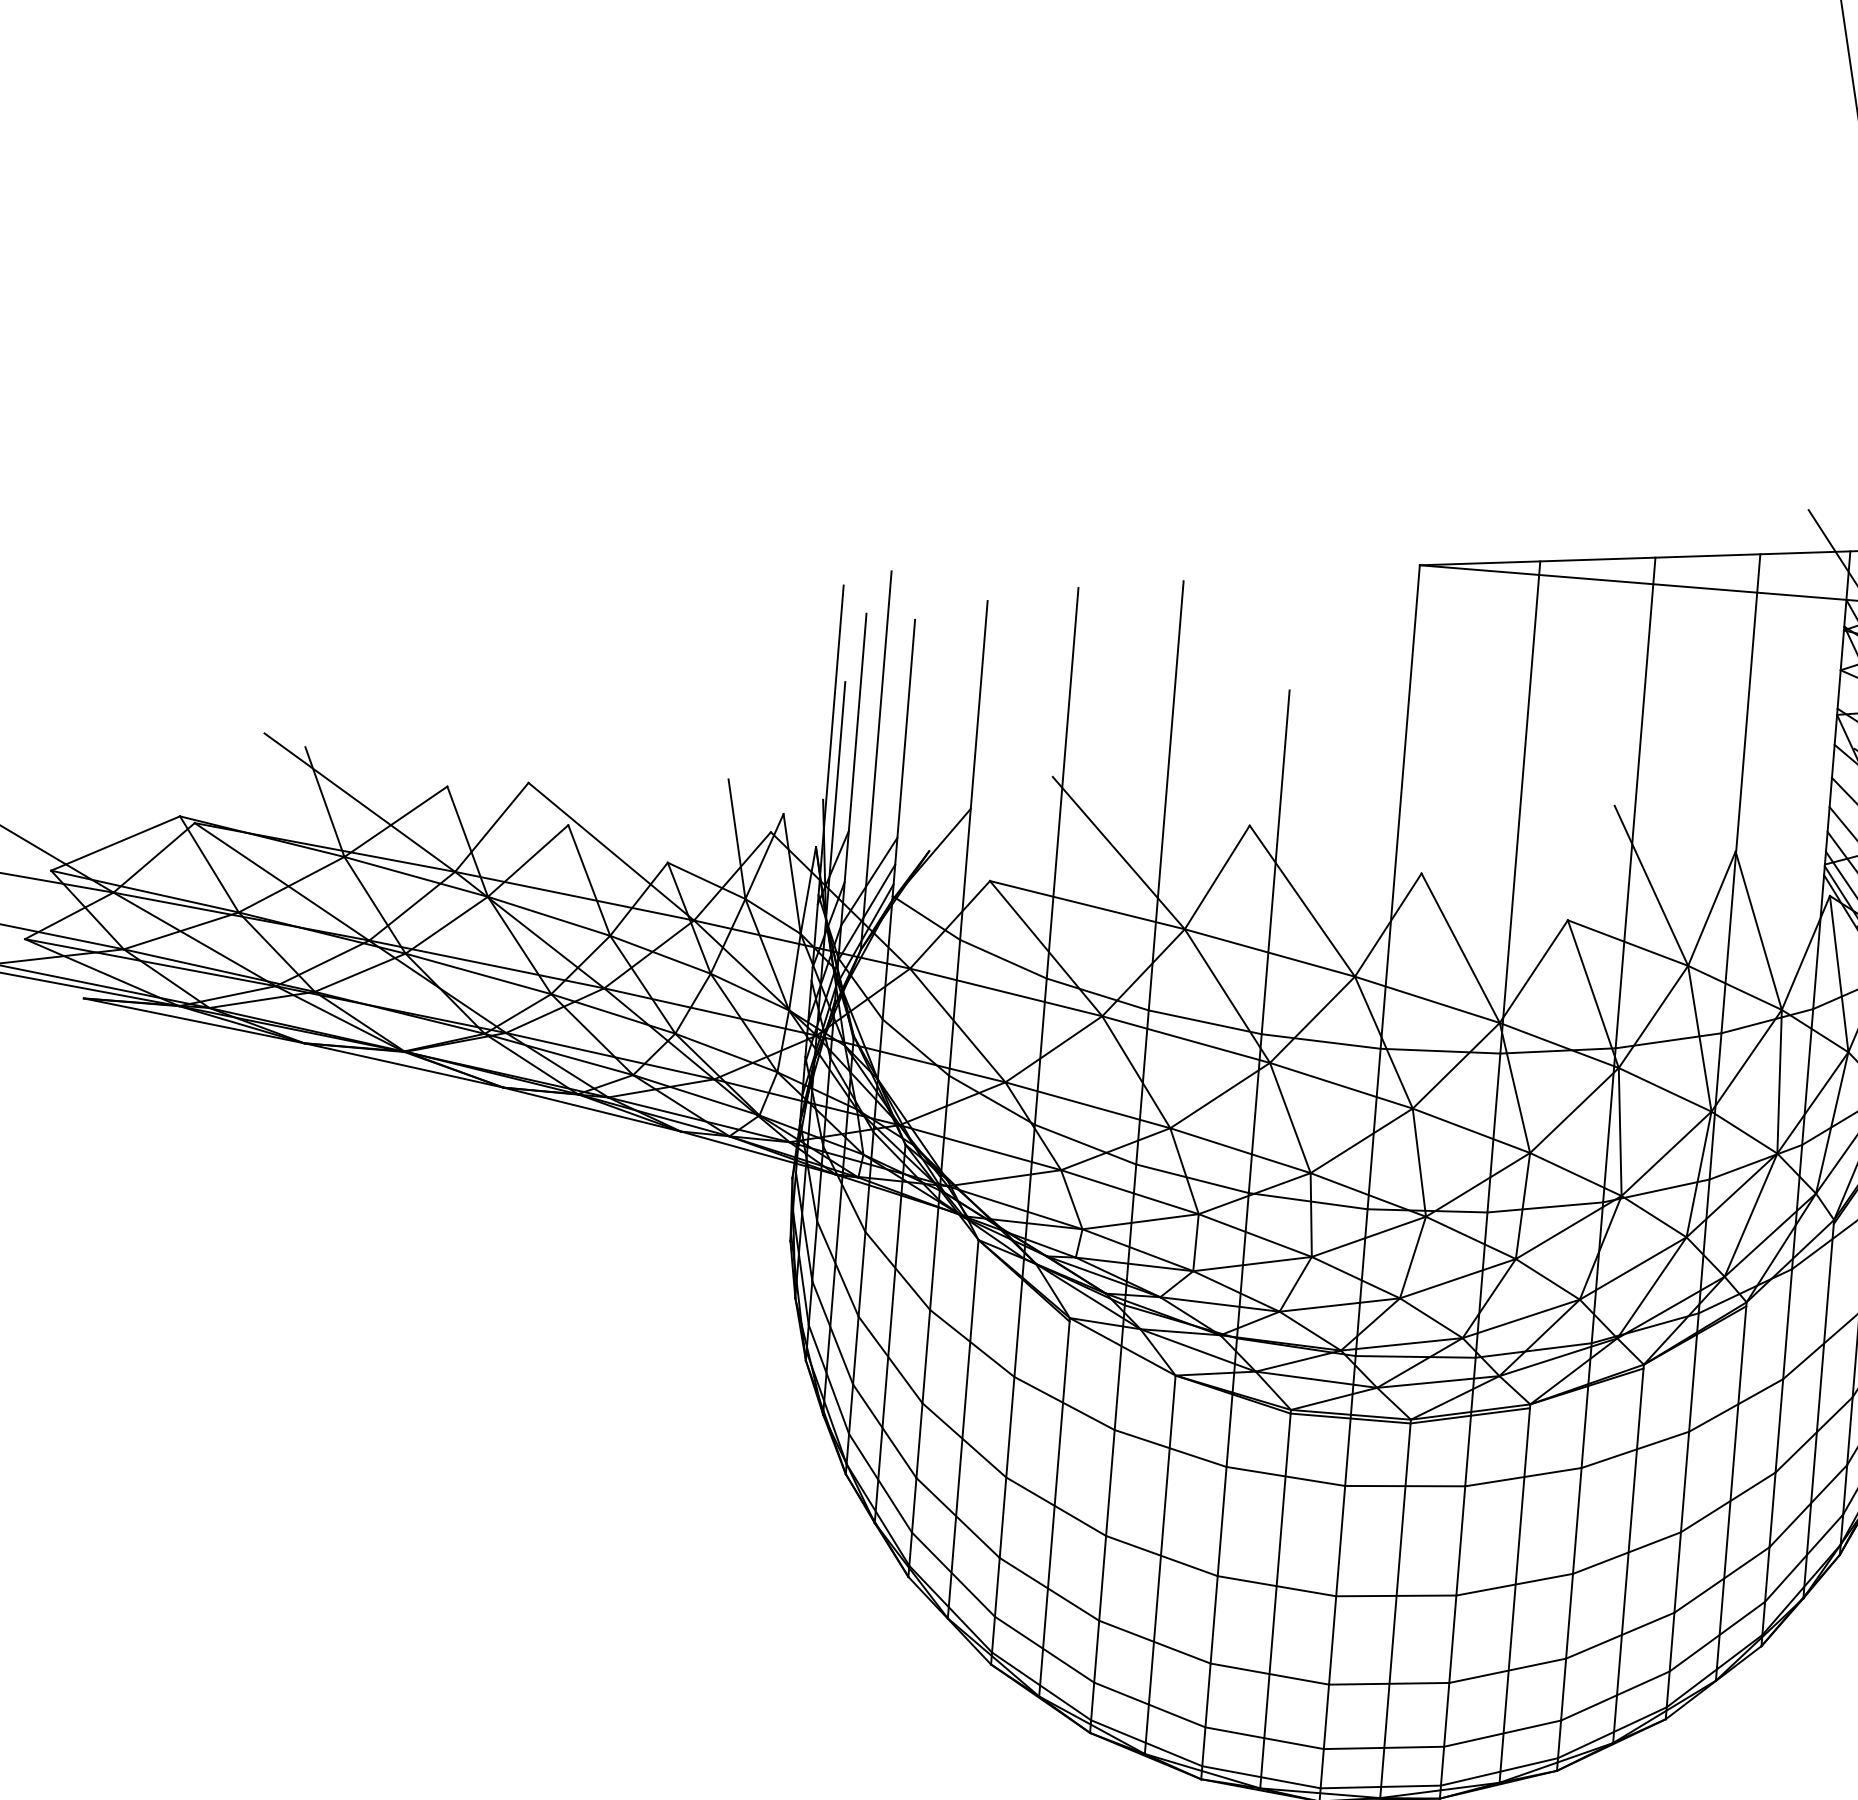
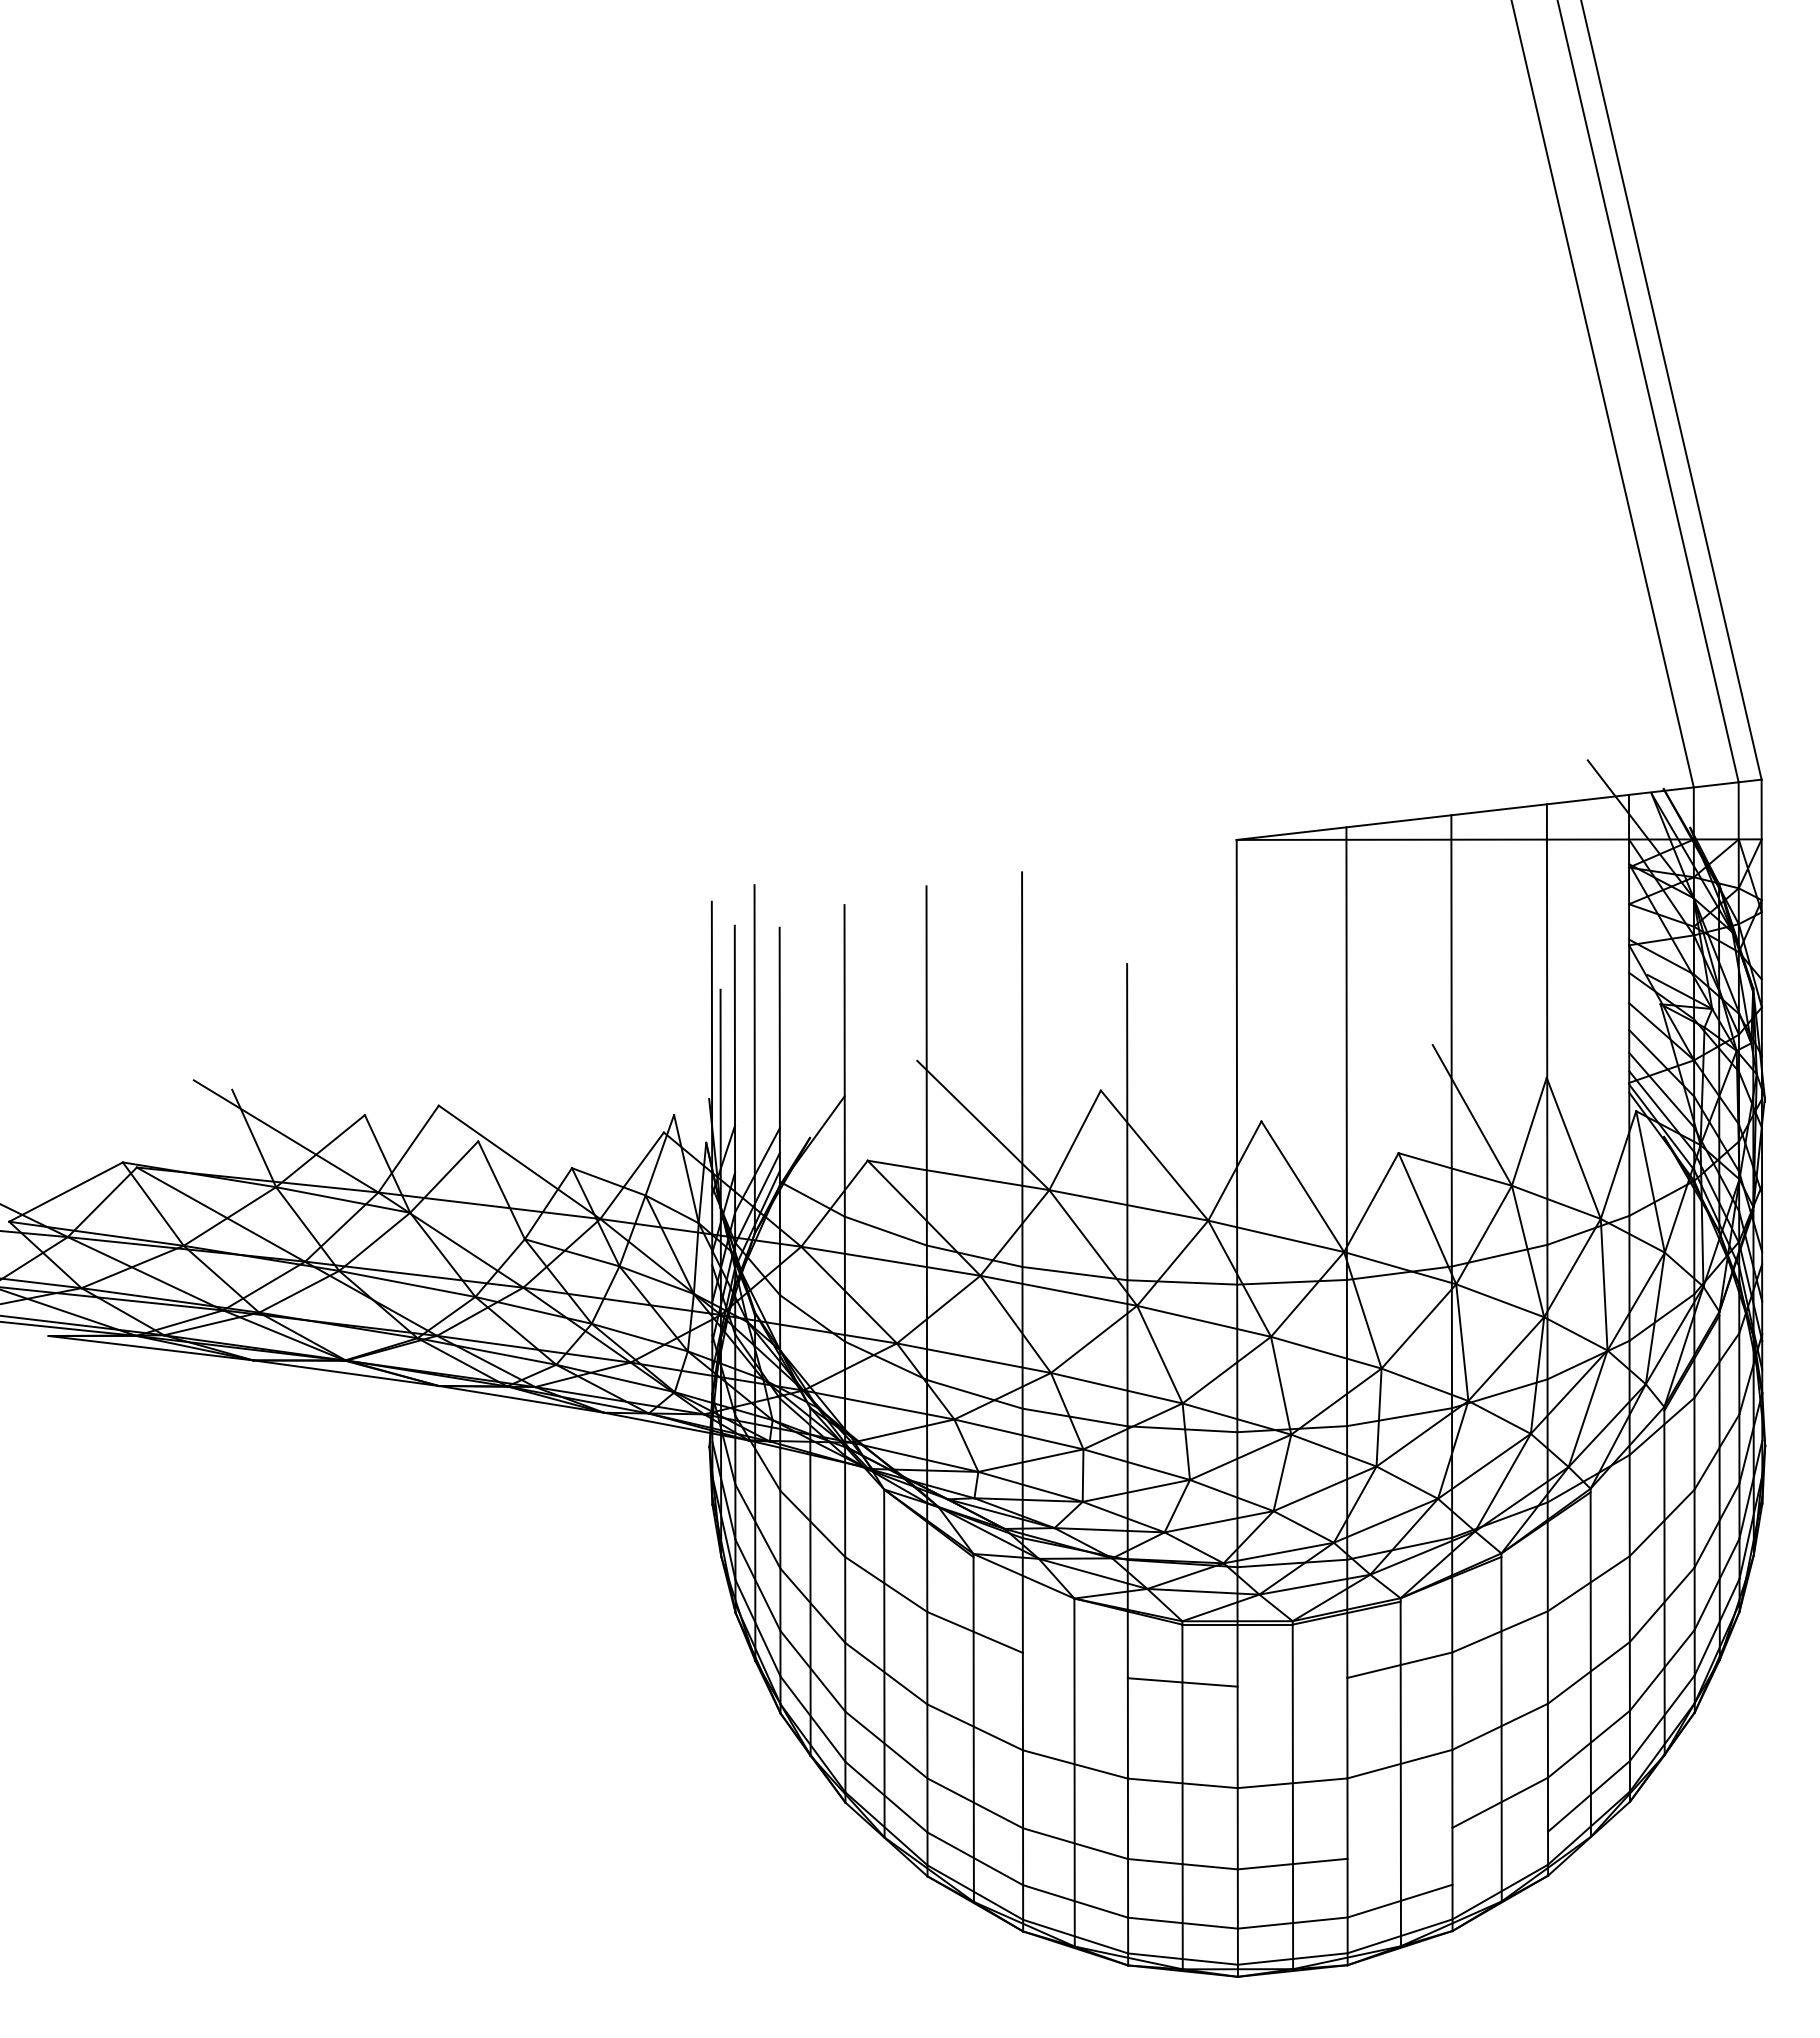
line: (737, 839) -> (633, 1141), removed
line: (549, 915) -> (467, 1225), removed
line: (1169, 1448) -> (1074, 1665), removed
line: (1405, 1485) -> (1292, 1681), removed
line: (1507, 1669) -> (1399, 1842), removed
line: (1615, 1695) -> (1500, 1857), removed

